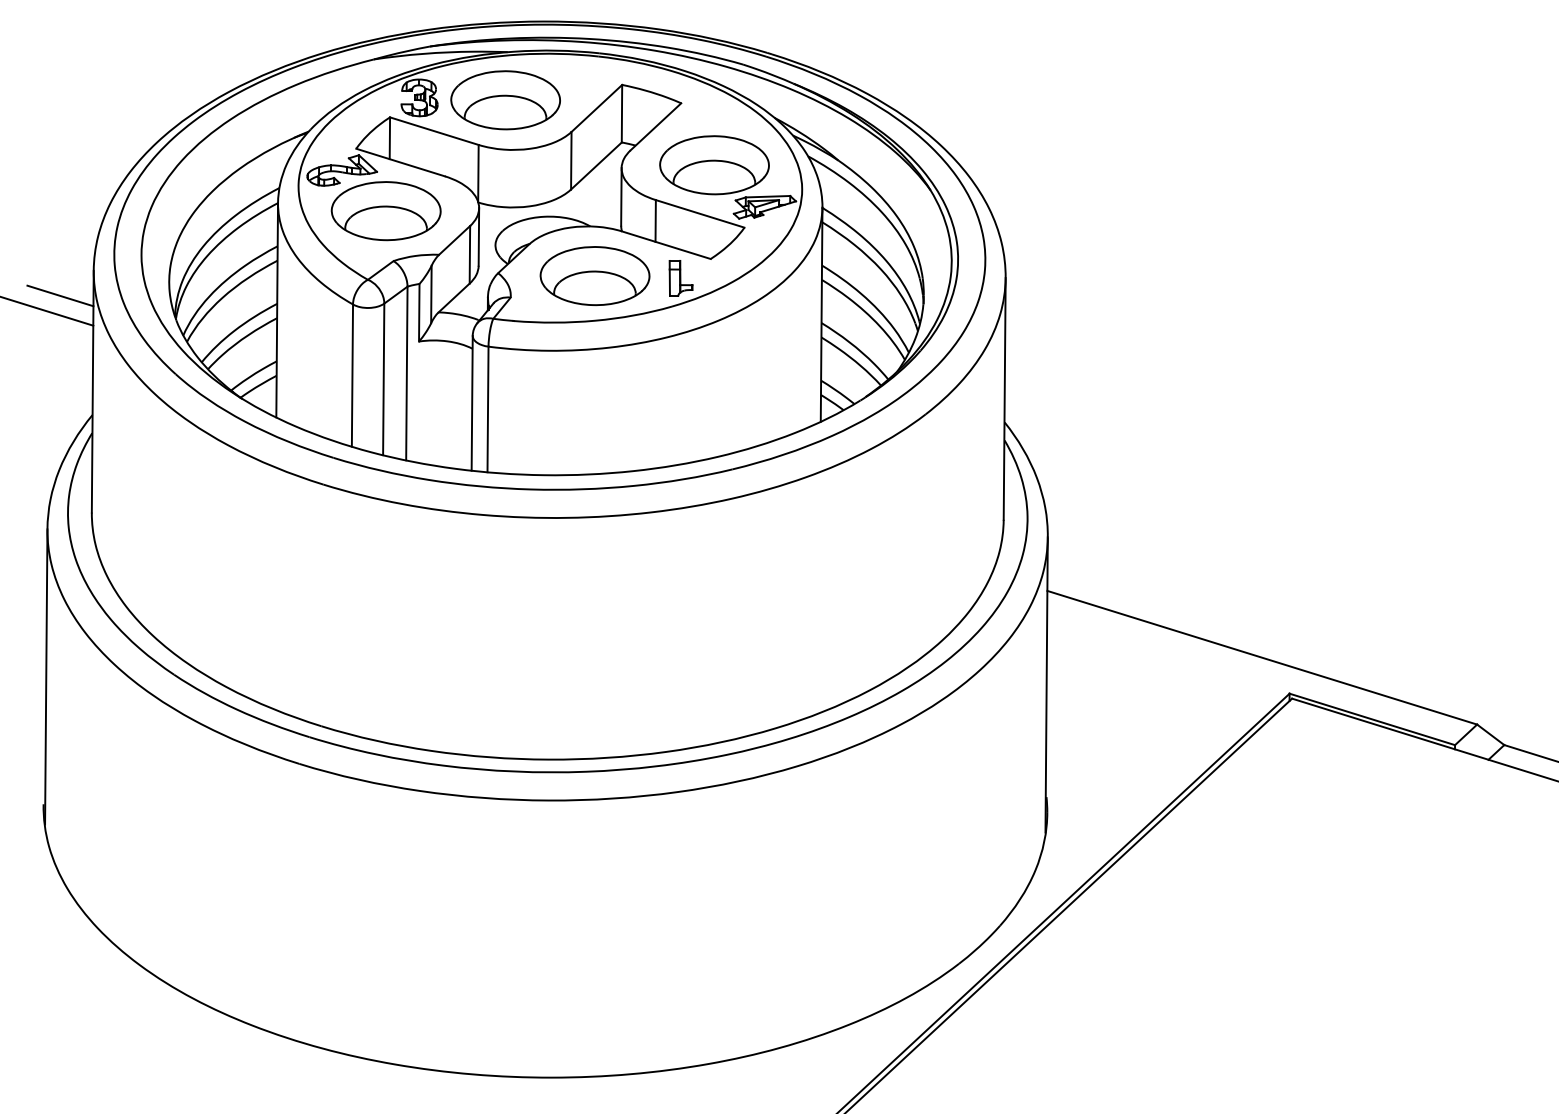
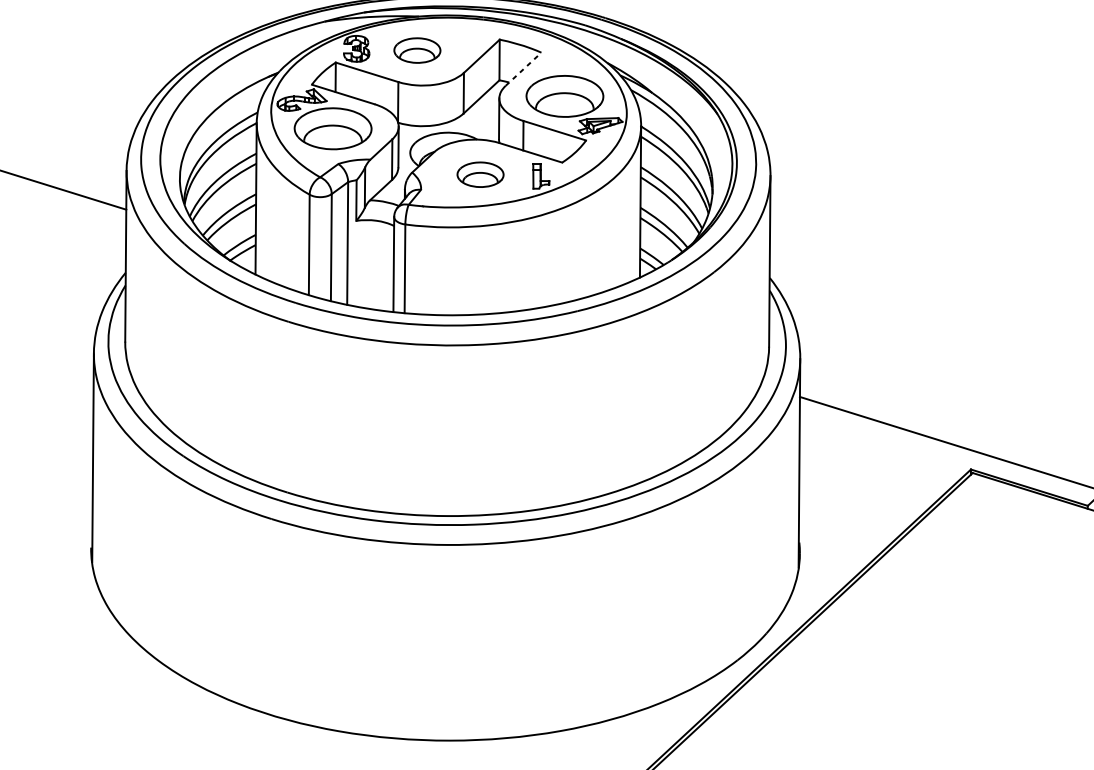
part: (505, 100) -> (417, 50), size x0.6
line: (655, 126) -> (523, 69), solid -> dashed
part: (594, 276) -> (480, 174), size x0.6
line: (60, 295) -> (103, 188), removed

